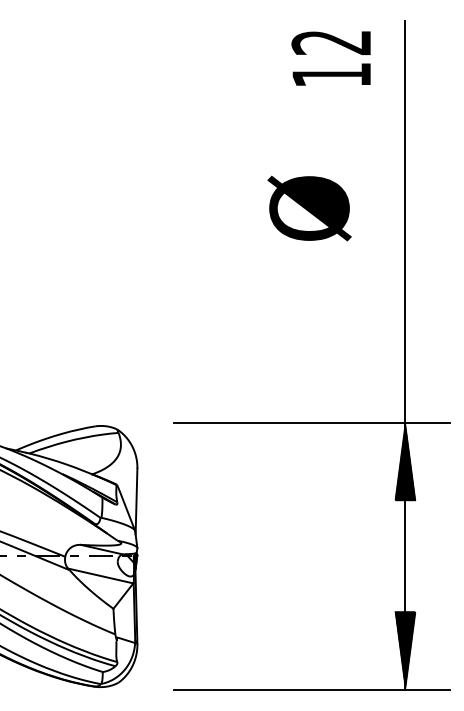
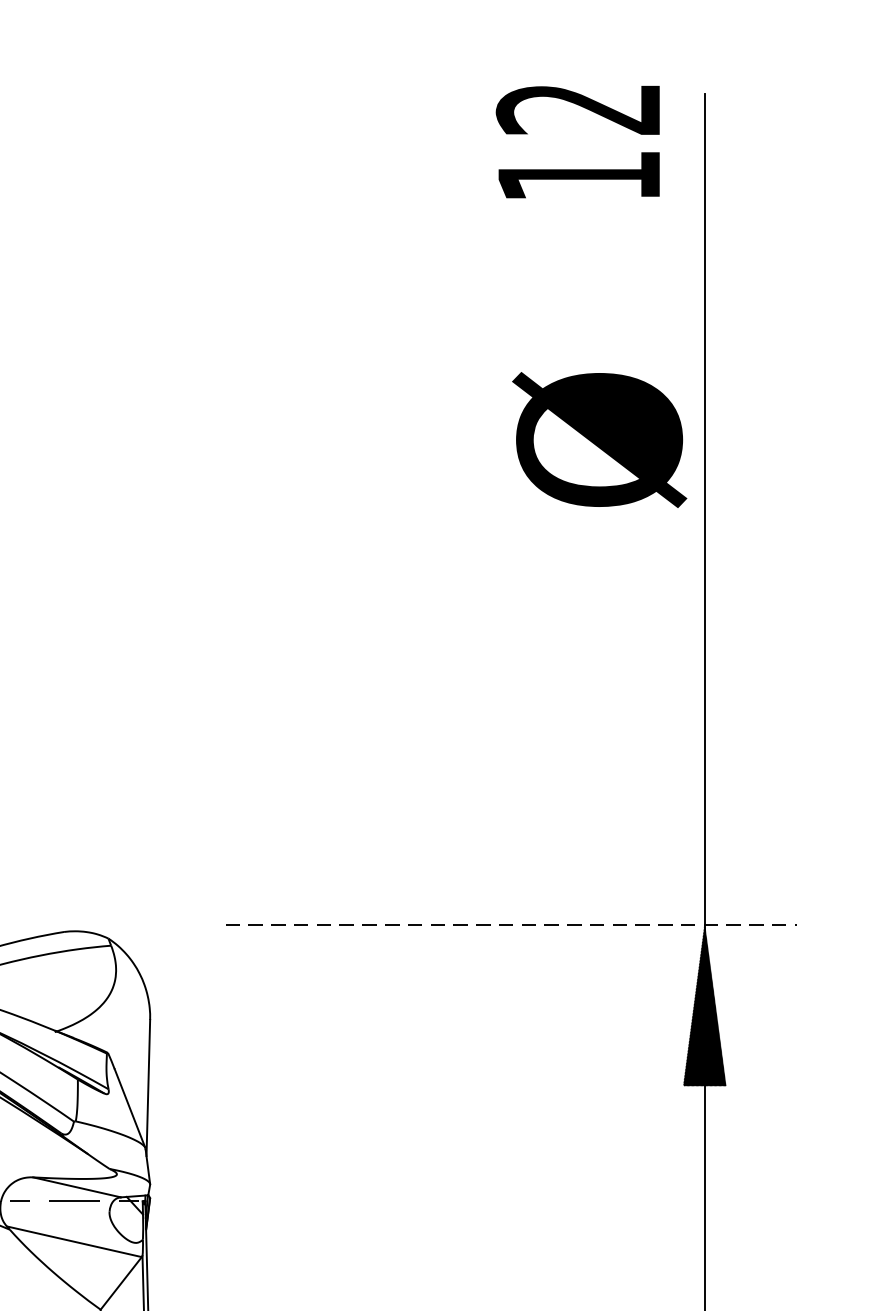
text: (330, 58) -> (576, 141), moved
text: (309, 208) -> (599, 439), moved
line: (312, 422) -> (512, 924), solid -> dashed

